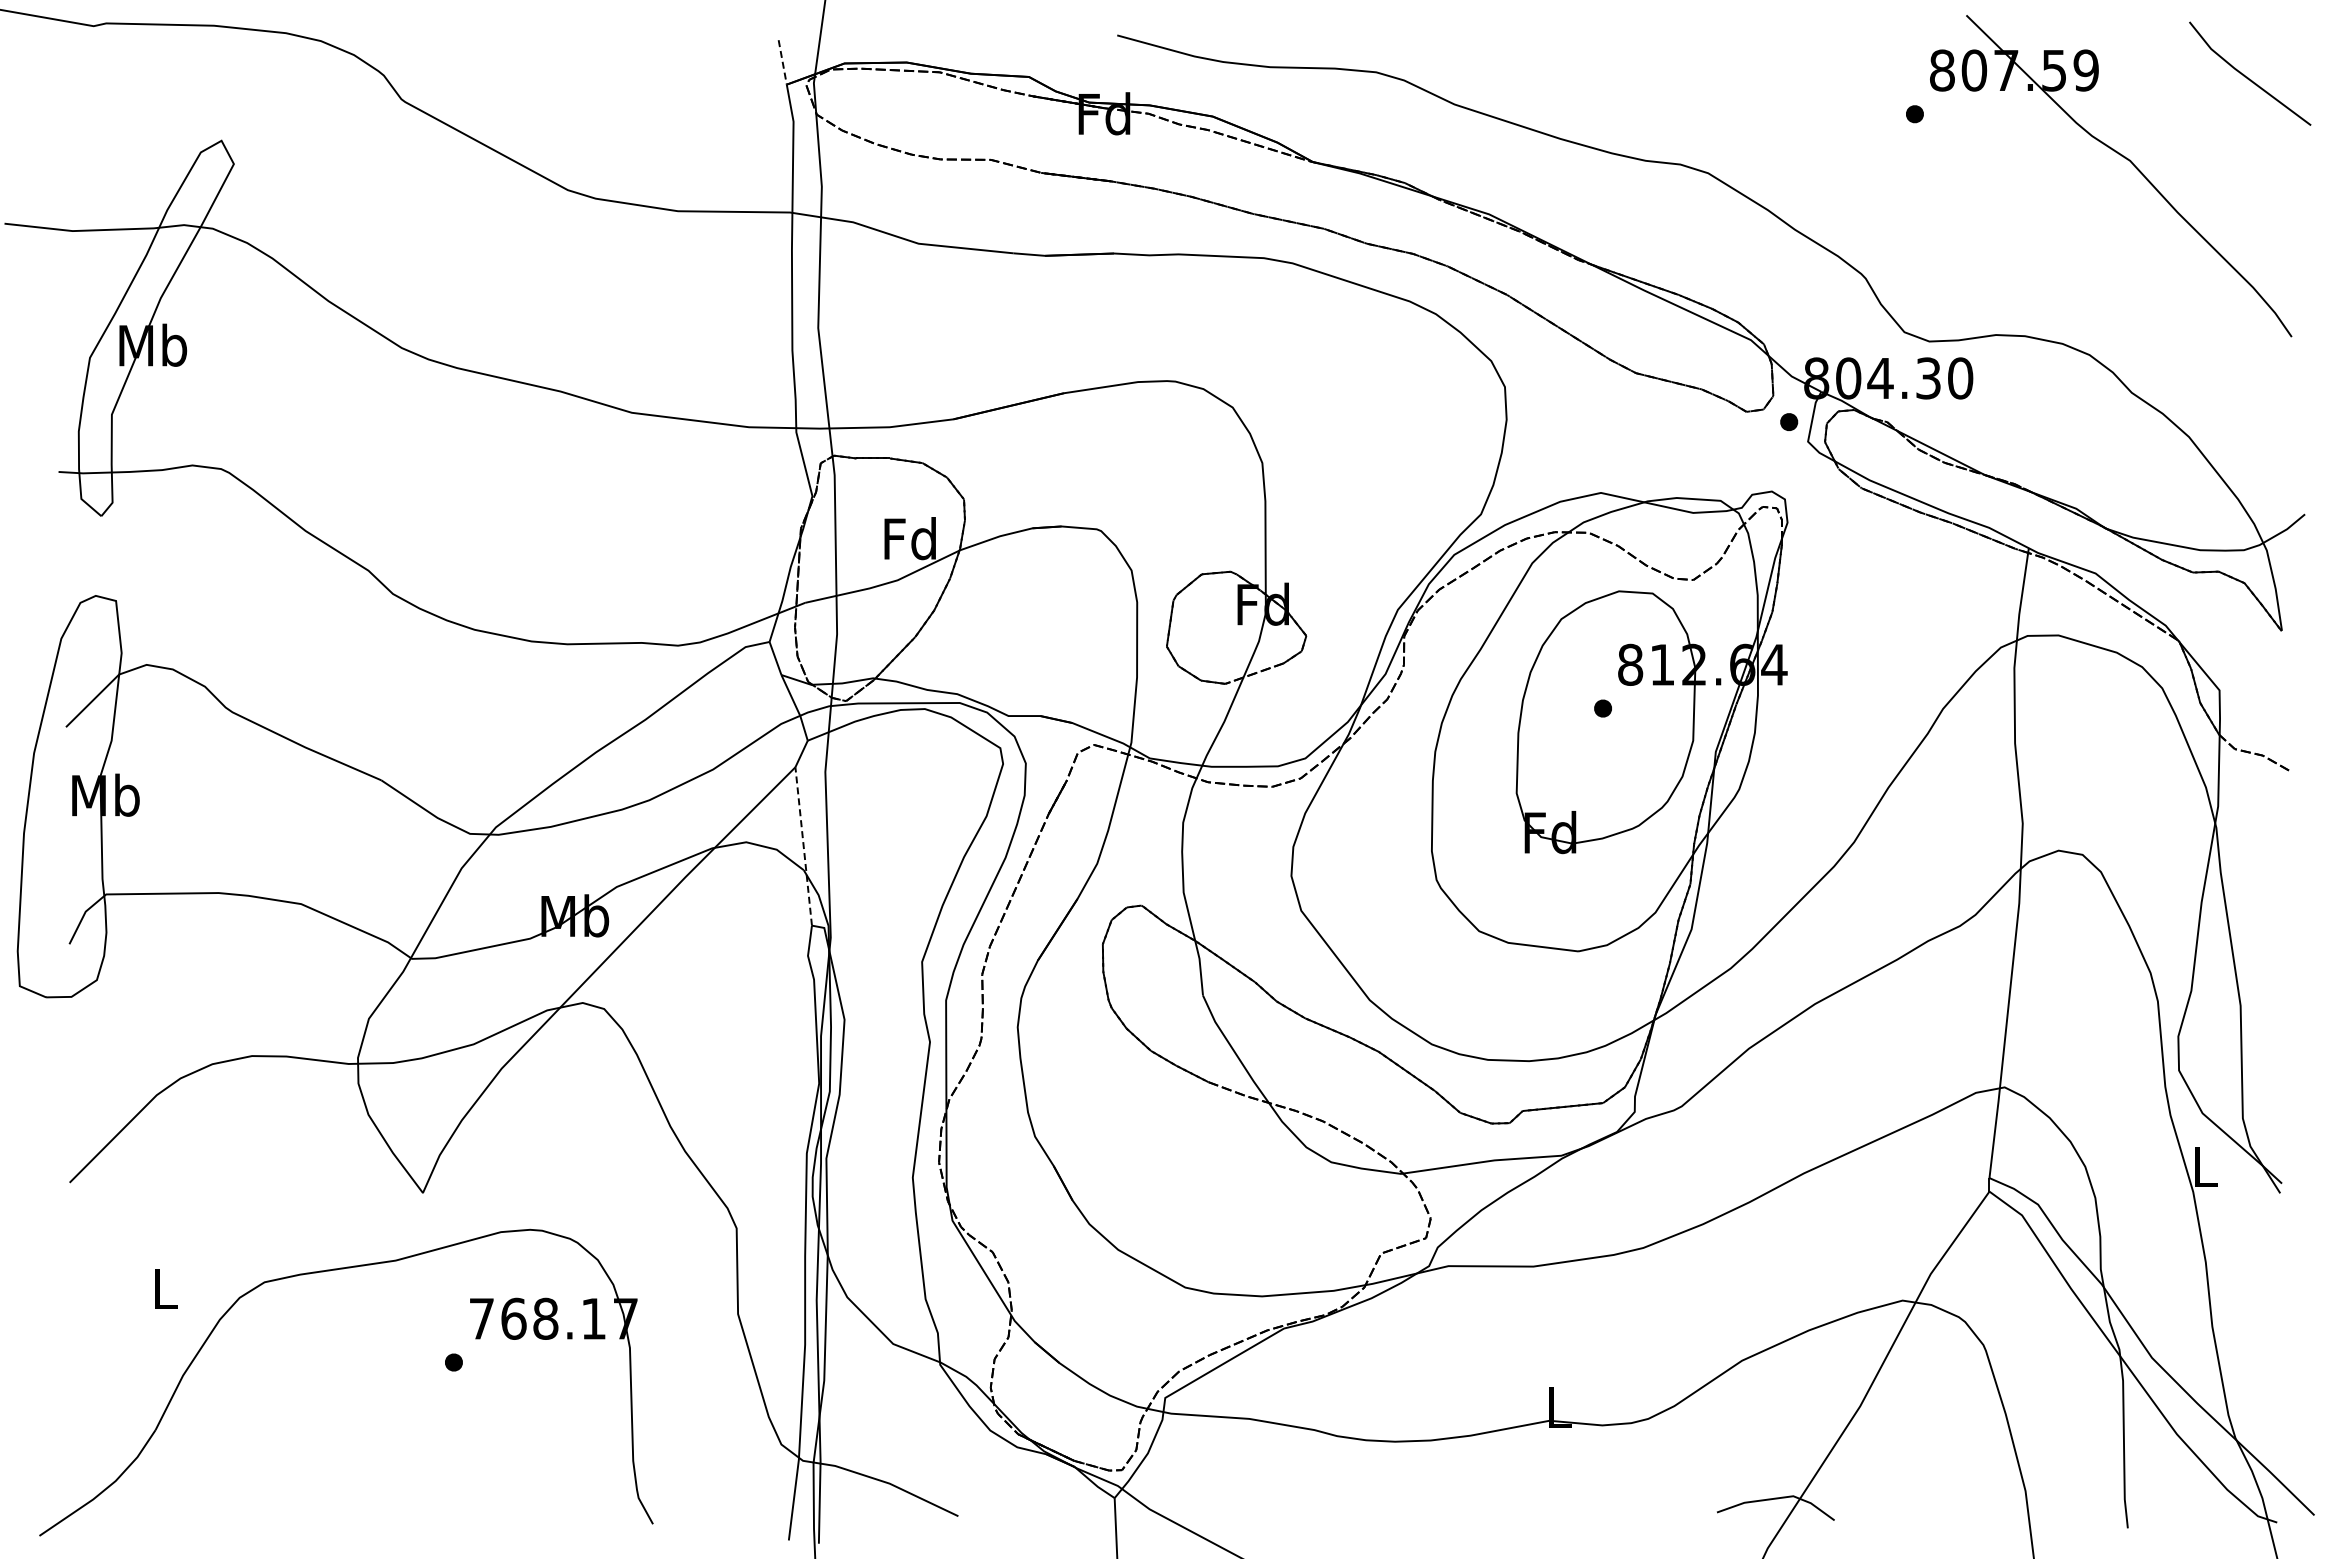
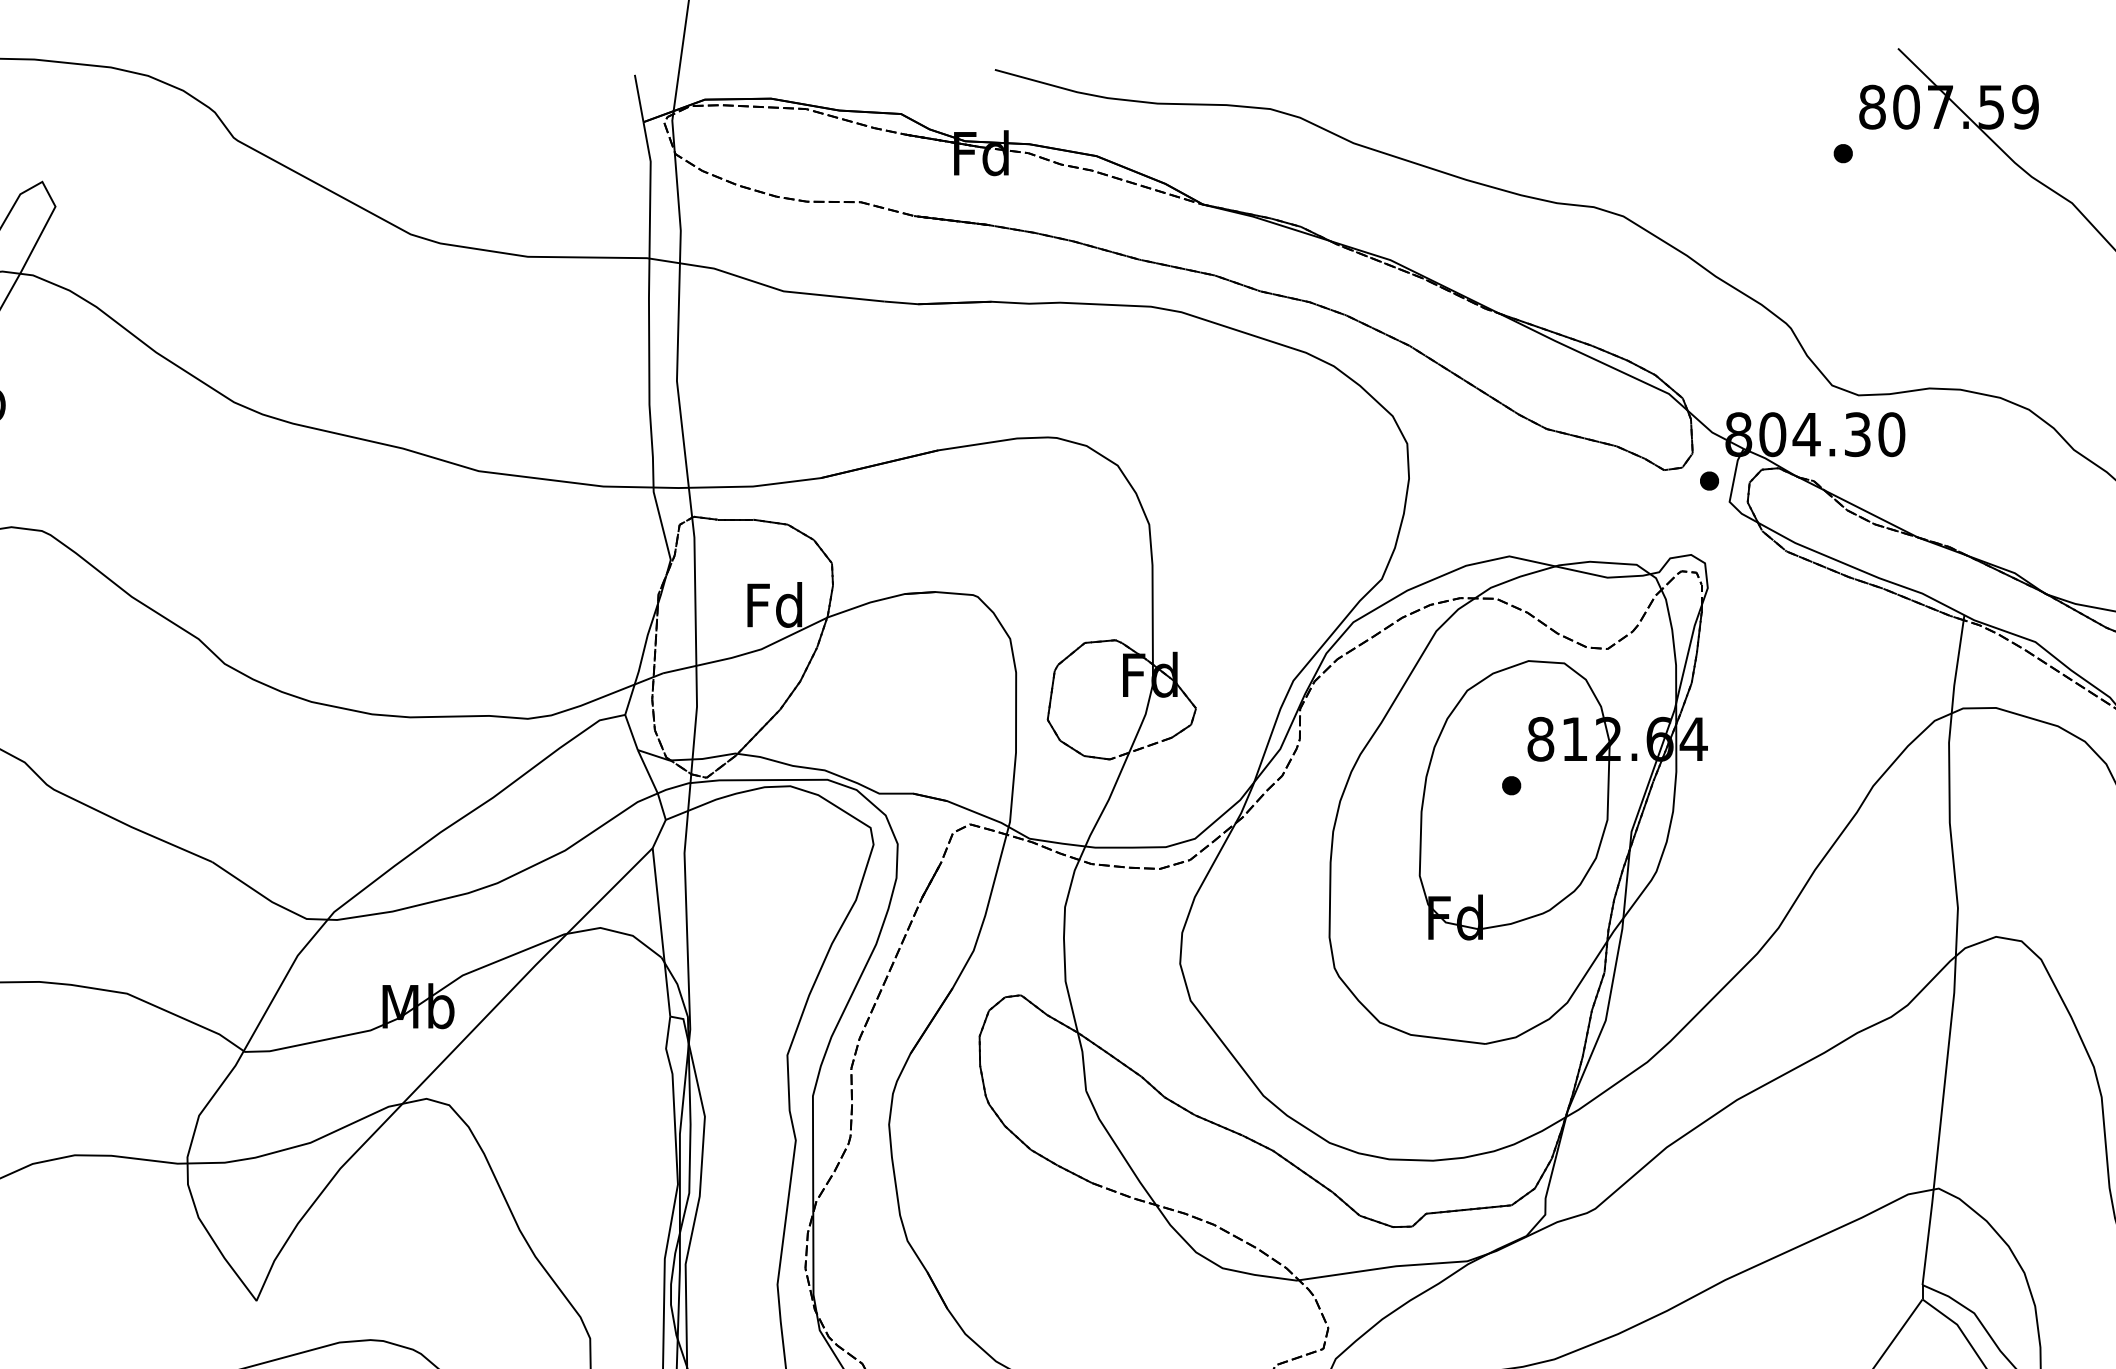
line: (782, 62) -> (638, 98), dashed -> solid
line: (803, 846) -> (661, 932), dashed -> solid

